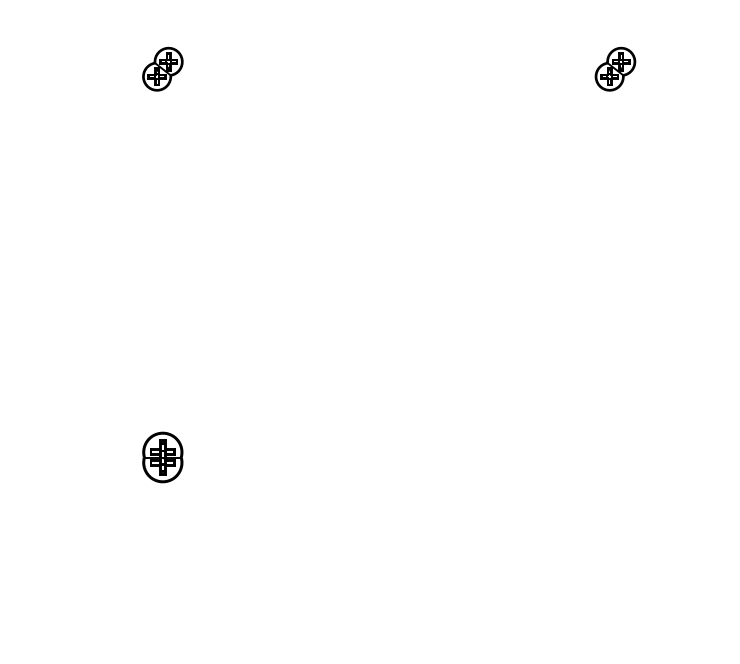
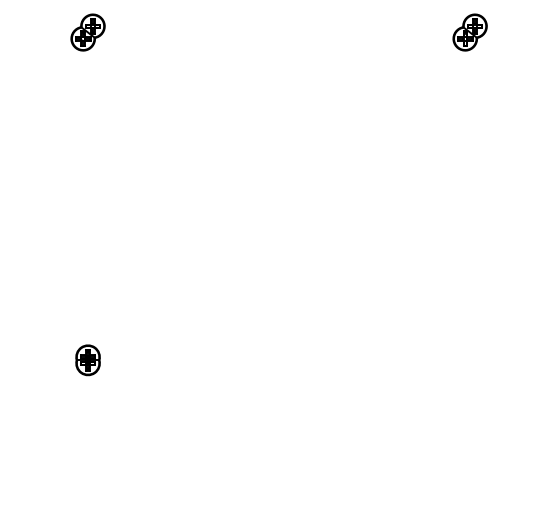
part: (162, 457) -> (87, 360), size x0.71

